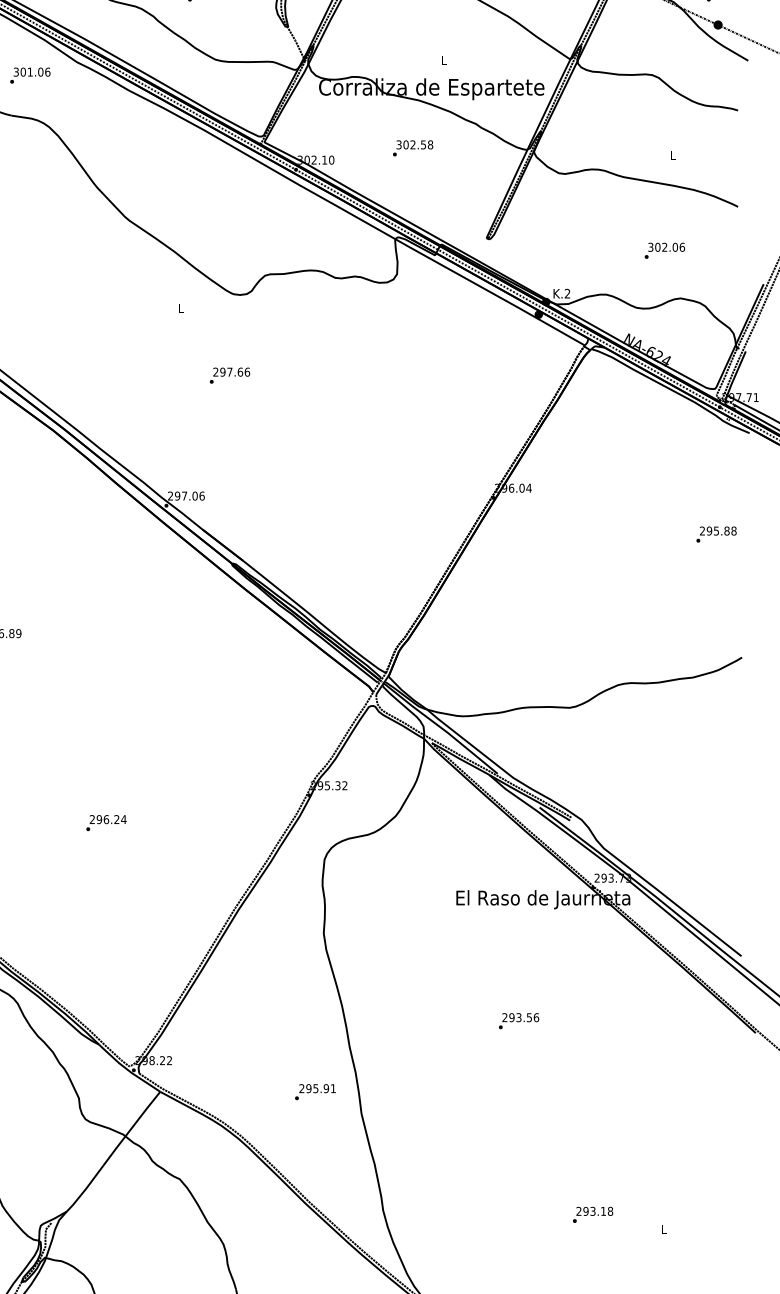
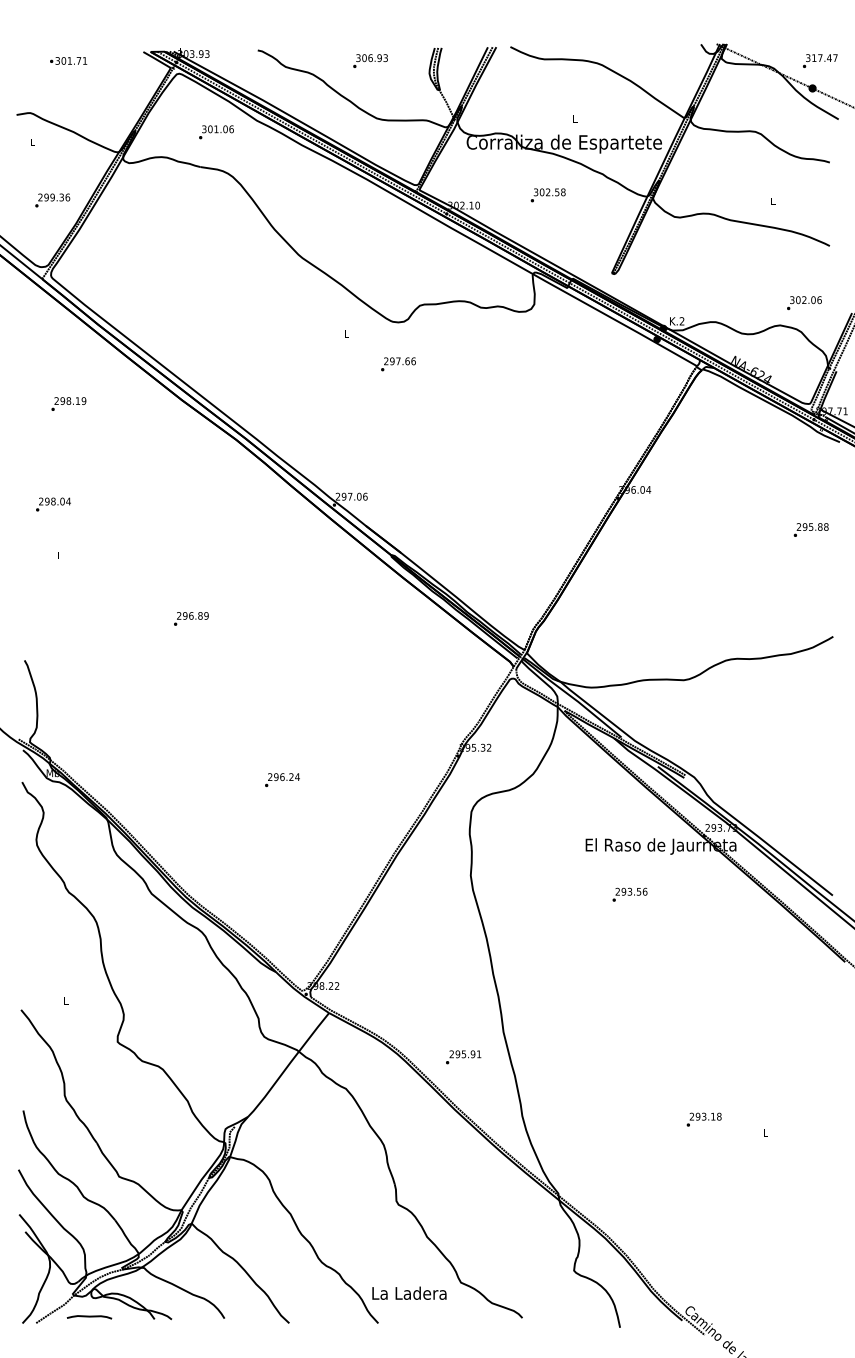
text: (664, 251) -> (804, 303), moved
text: (229, 375) -> (398, 364), moved
text: (518, 1020) -> (629, 894), moved
text: (315, 1092) -> (463, 1057), moved

